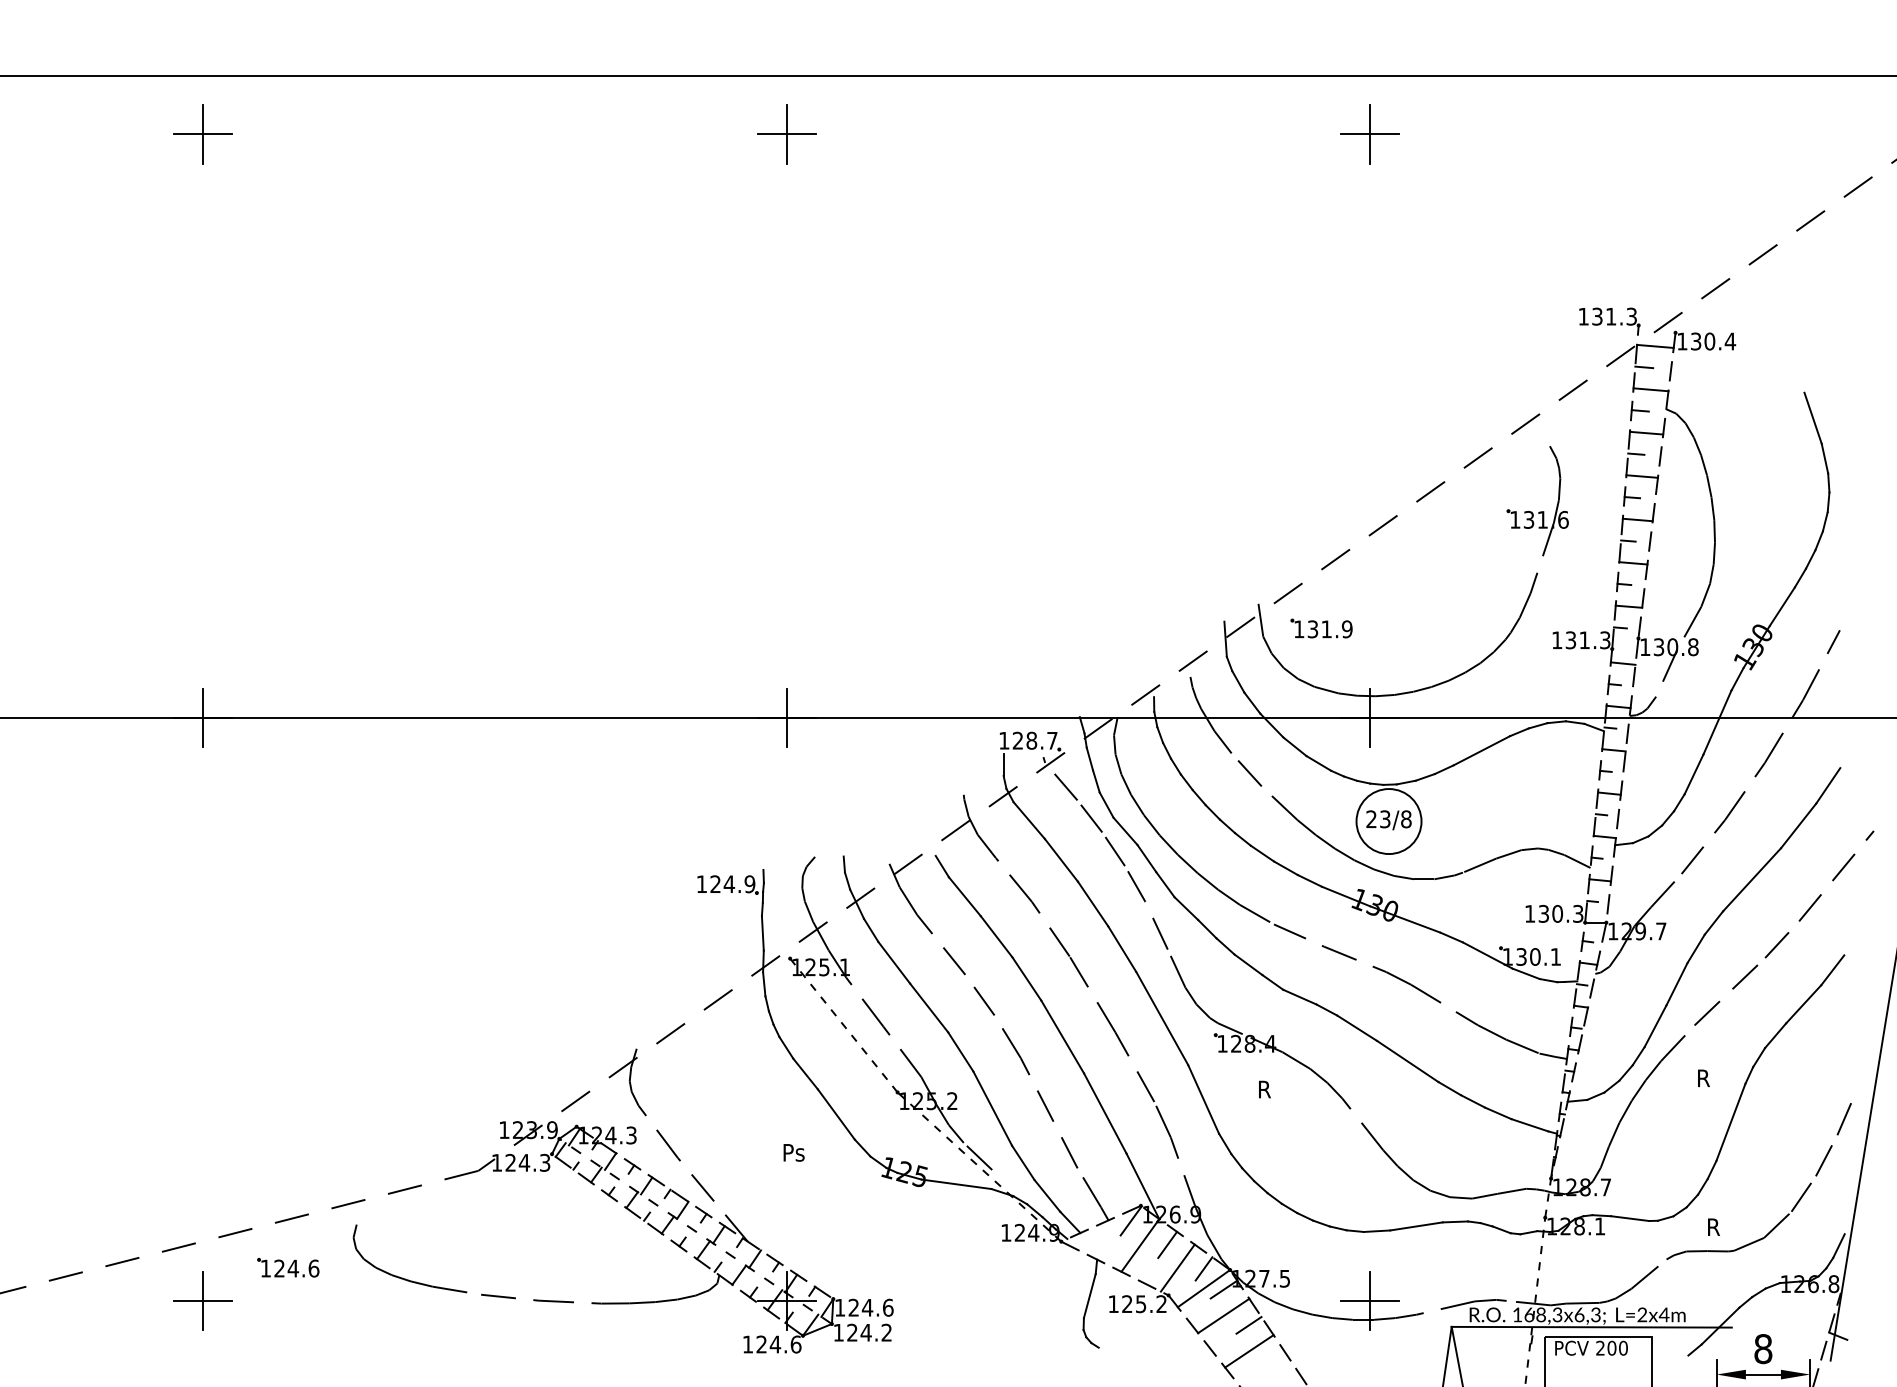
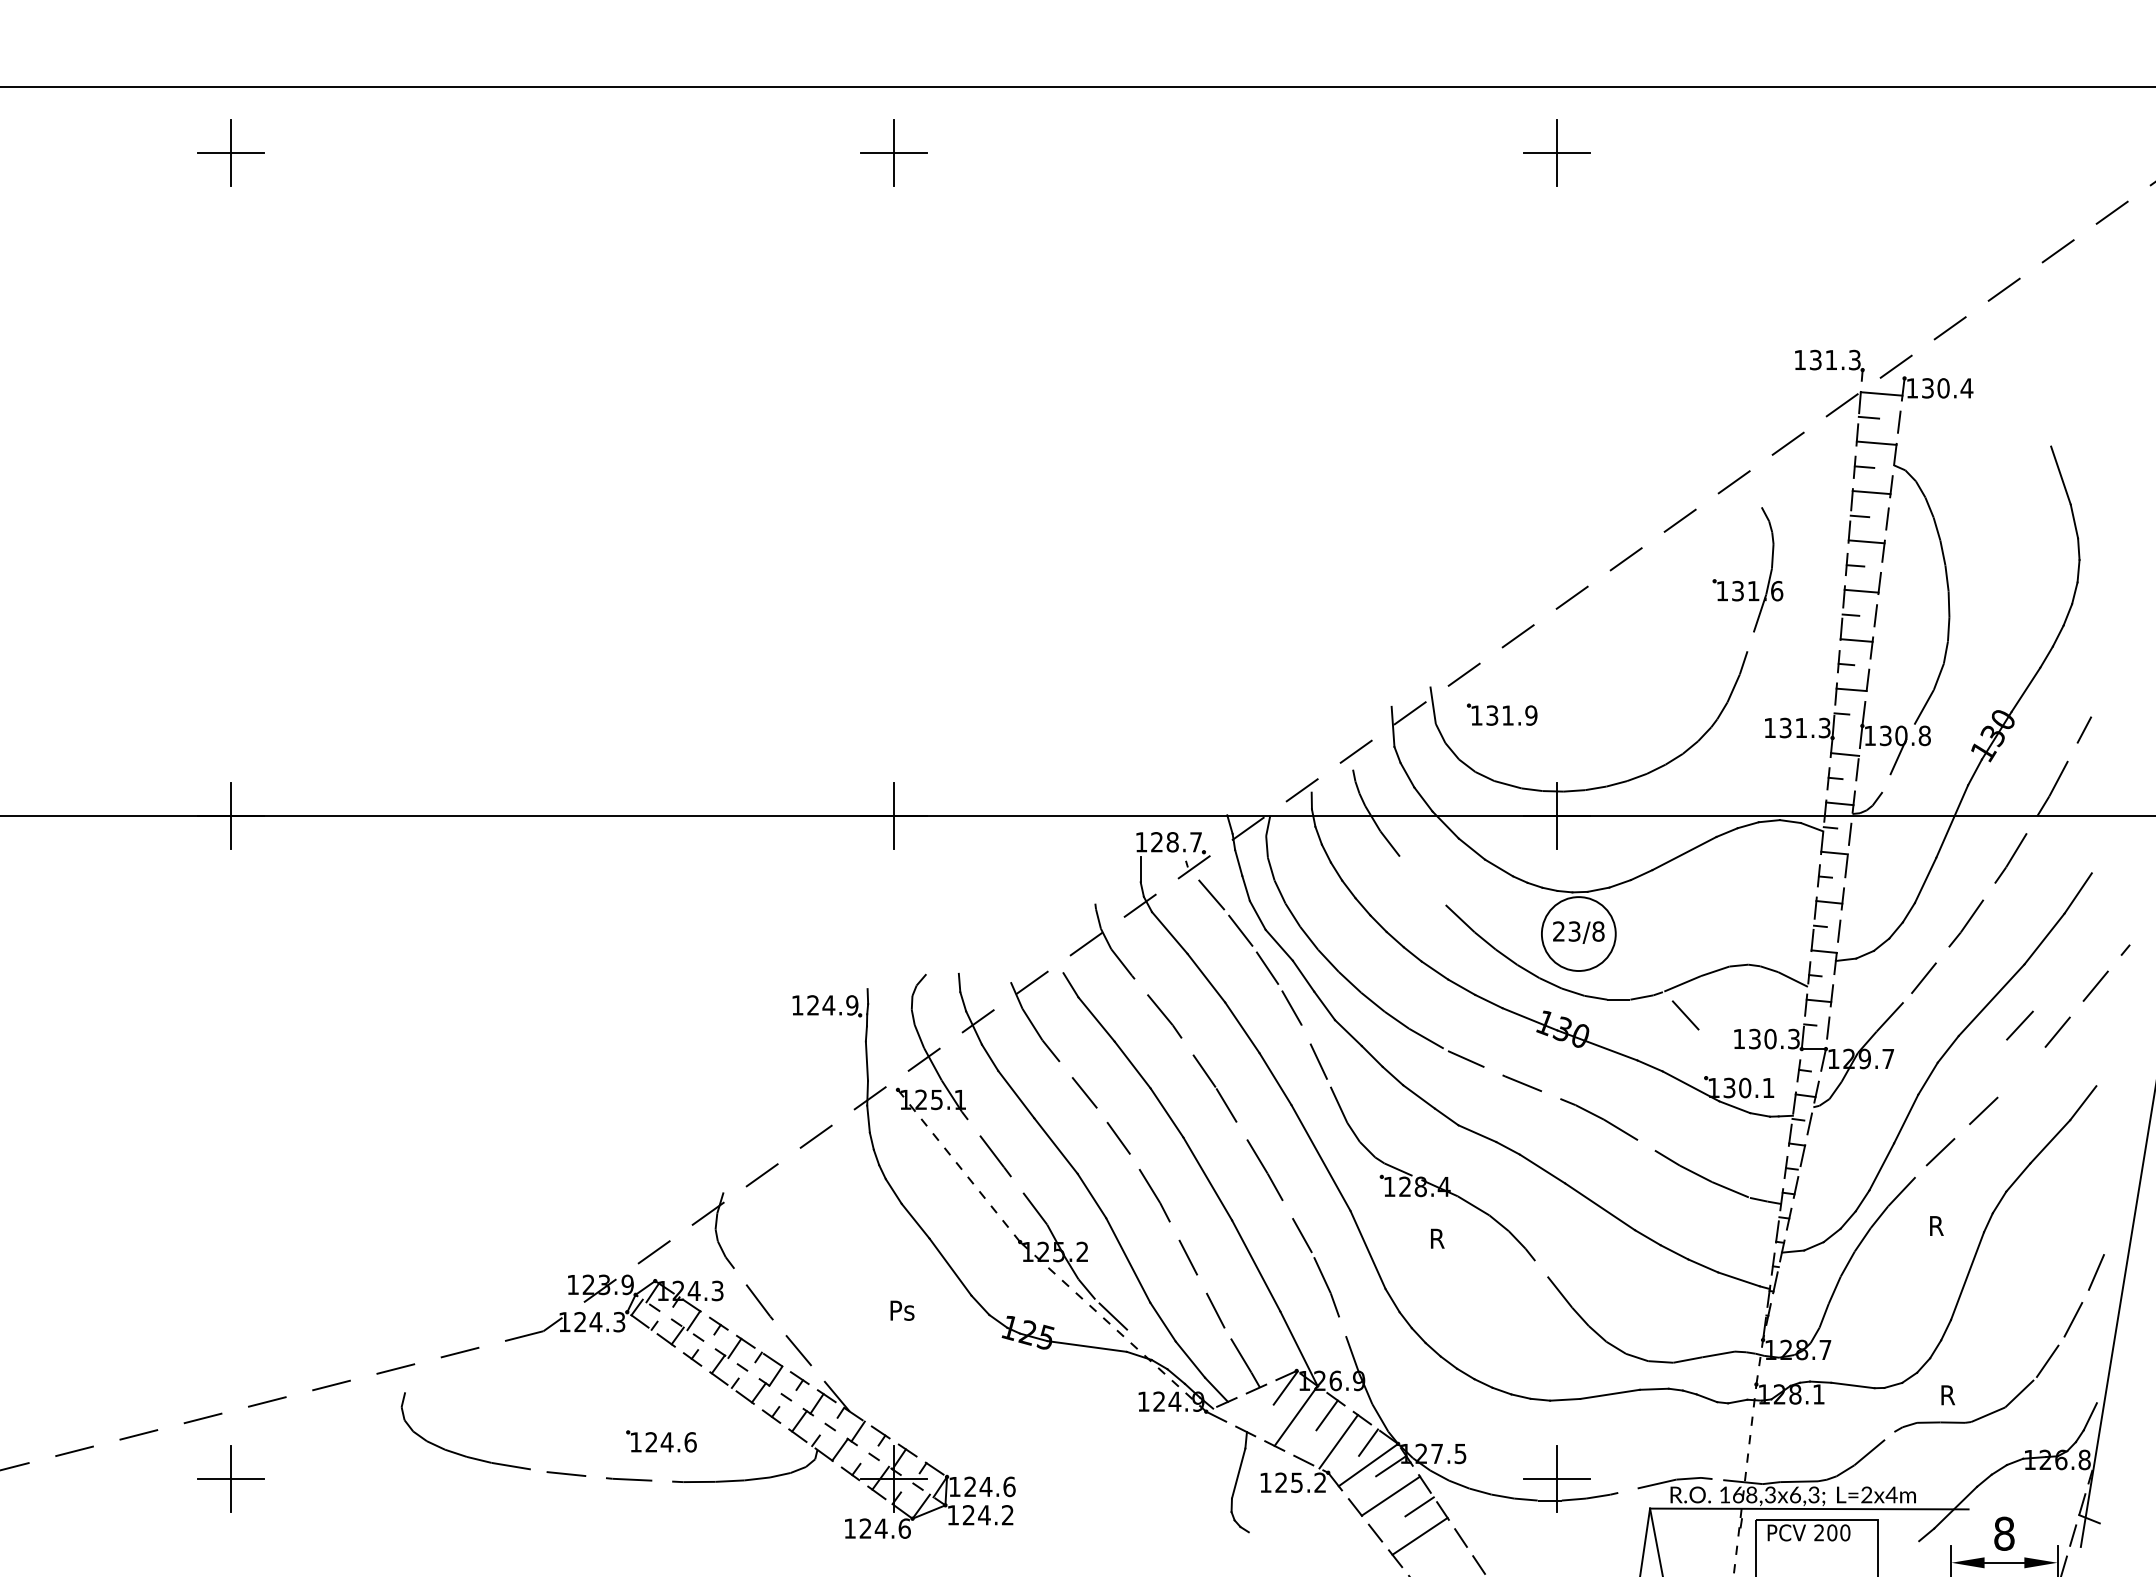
line: (1249, 773) -> (1685, 1015), moved
line: (1776, 945) -> (2019, 1025), moved
part: (288, 1267) -> (661, 1441), moved

